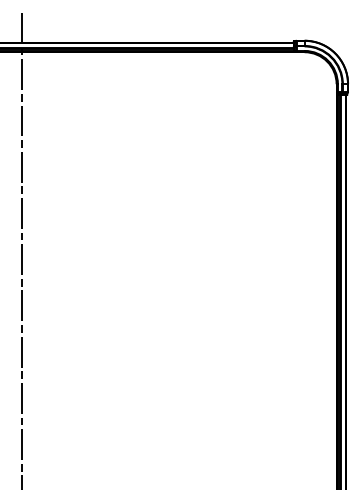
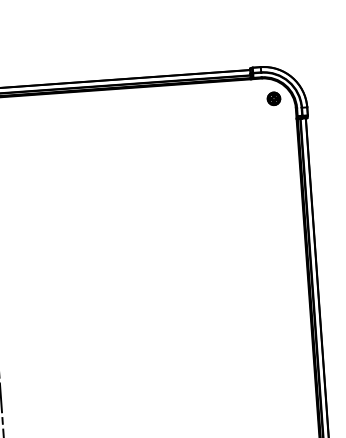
part: (315, 73) -> (274, 99), added

